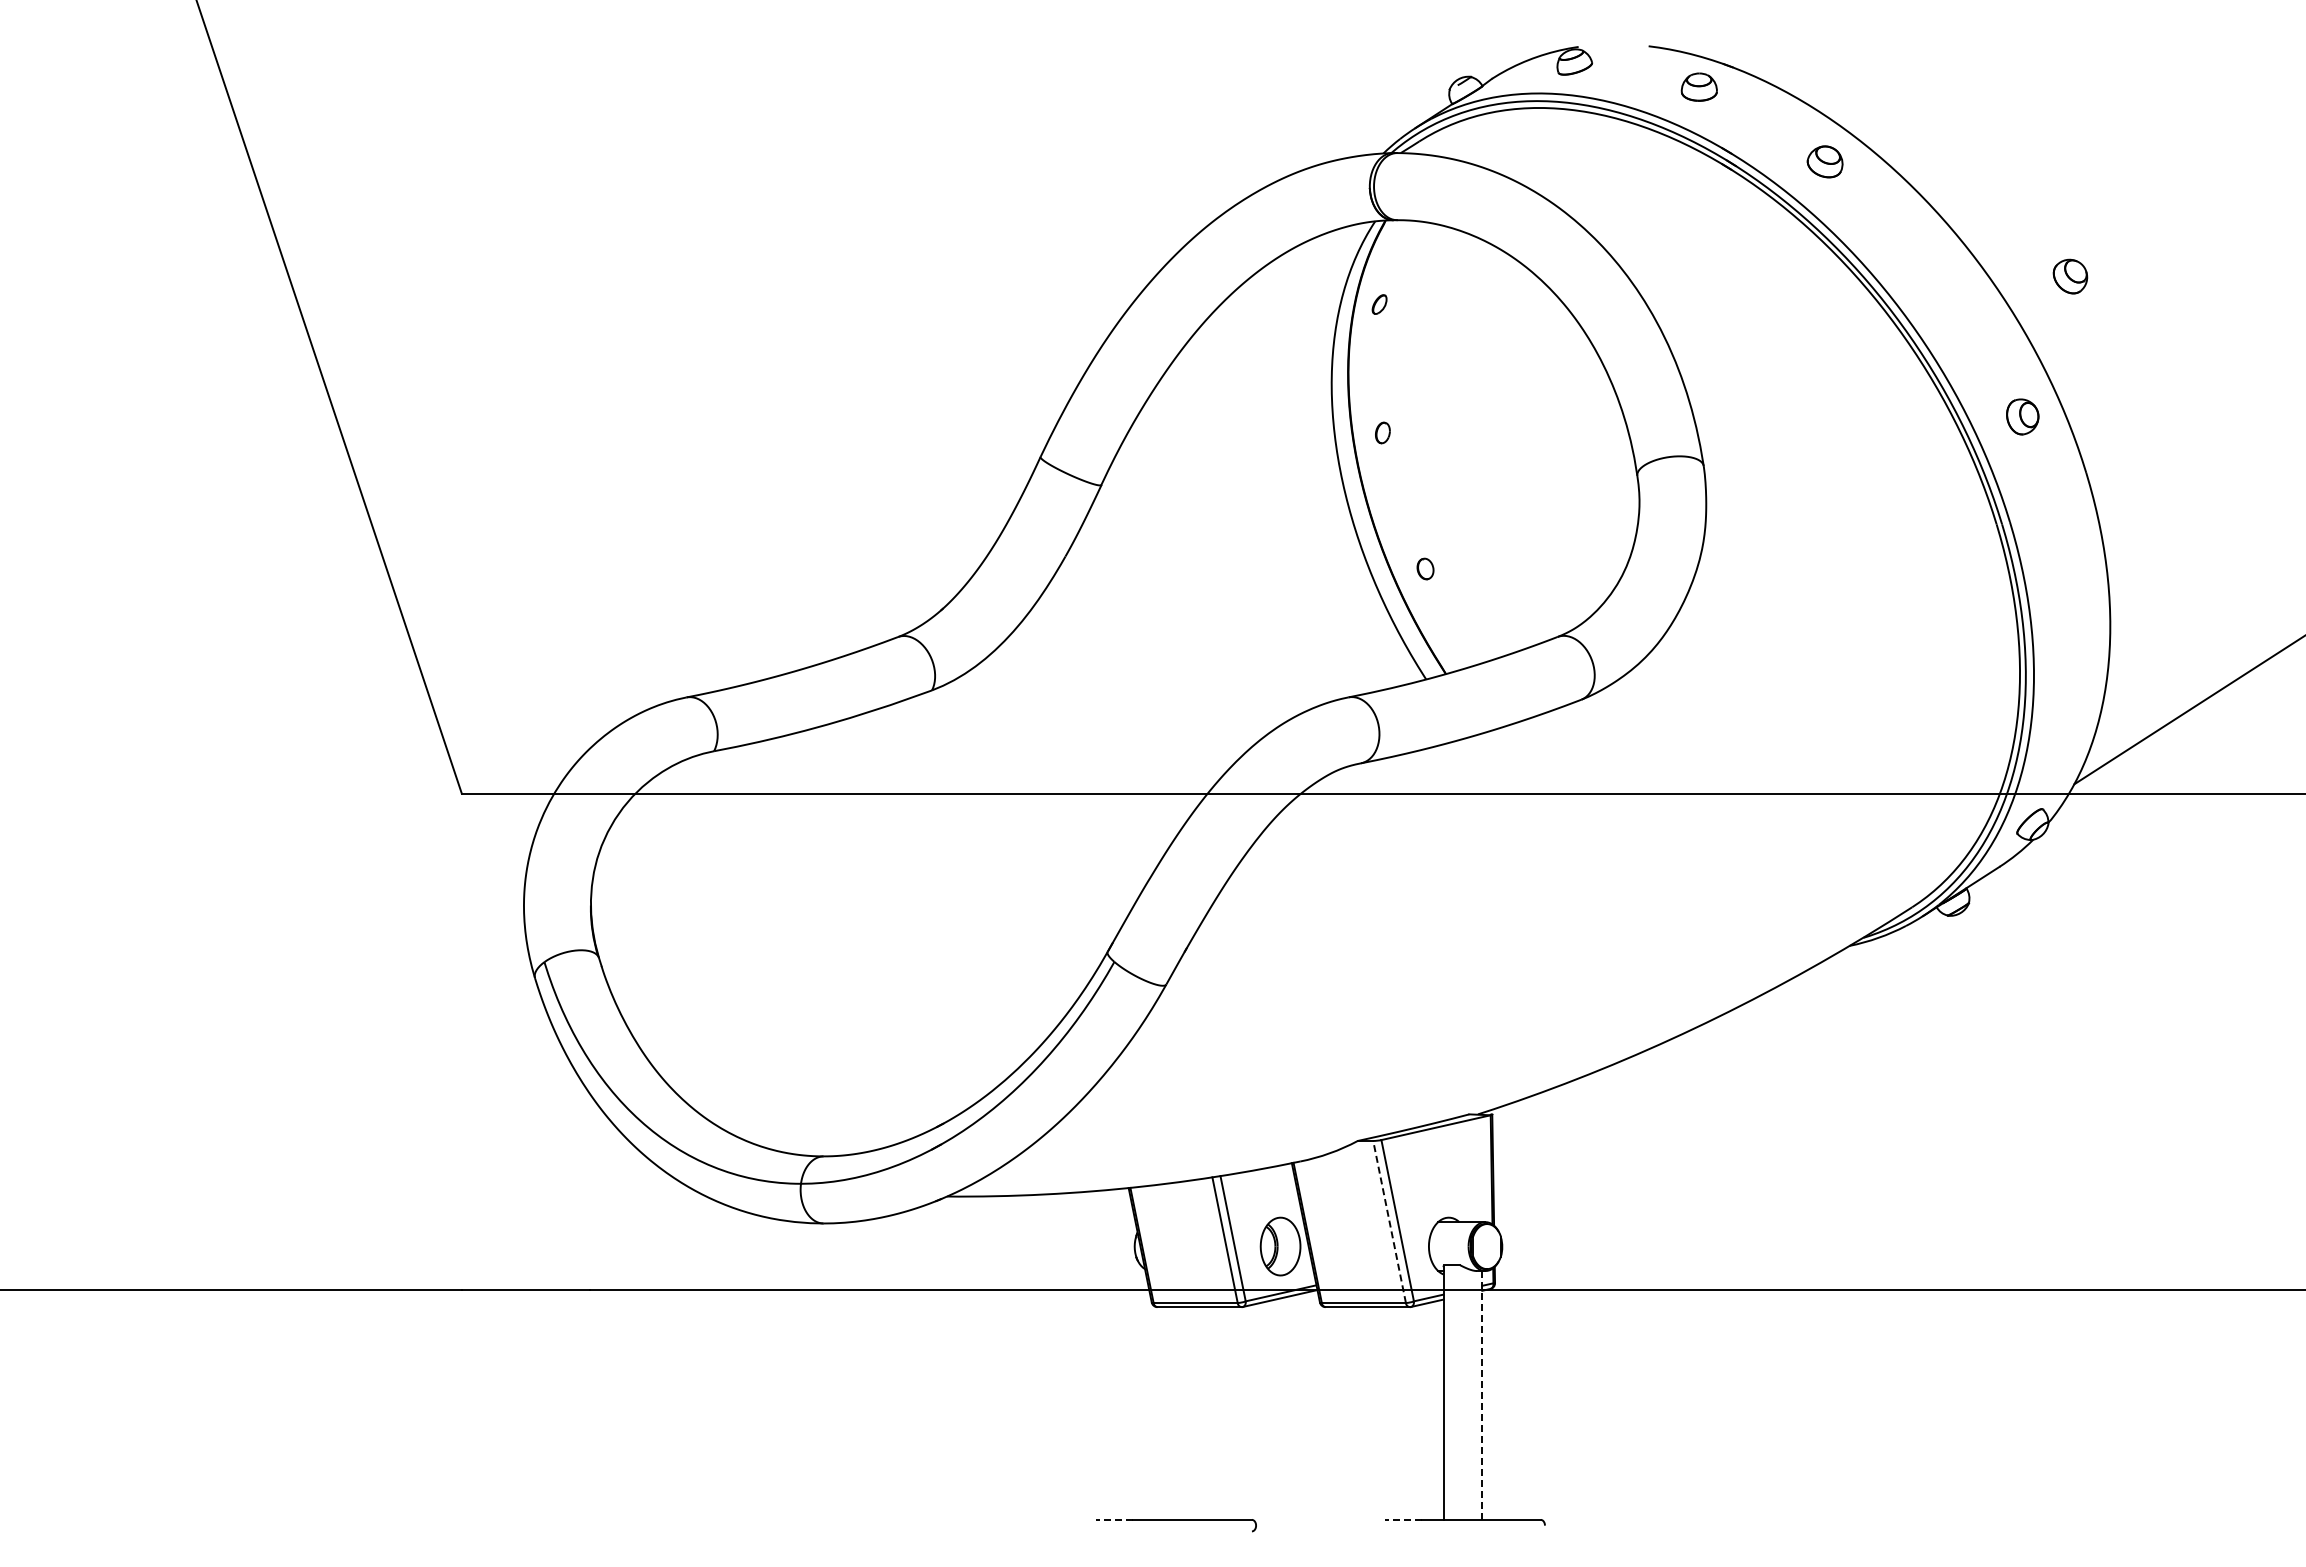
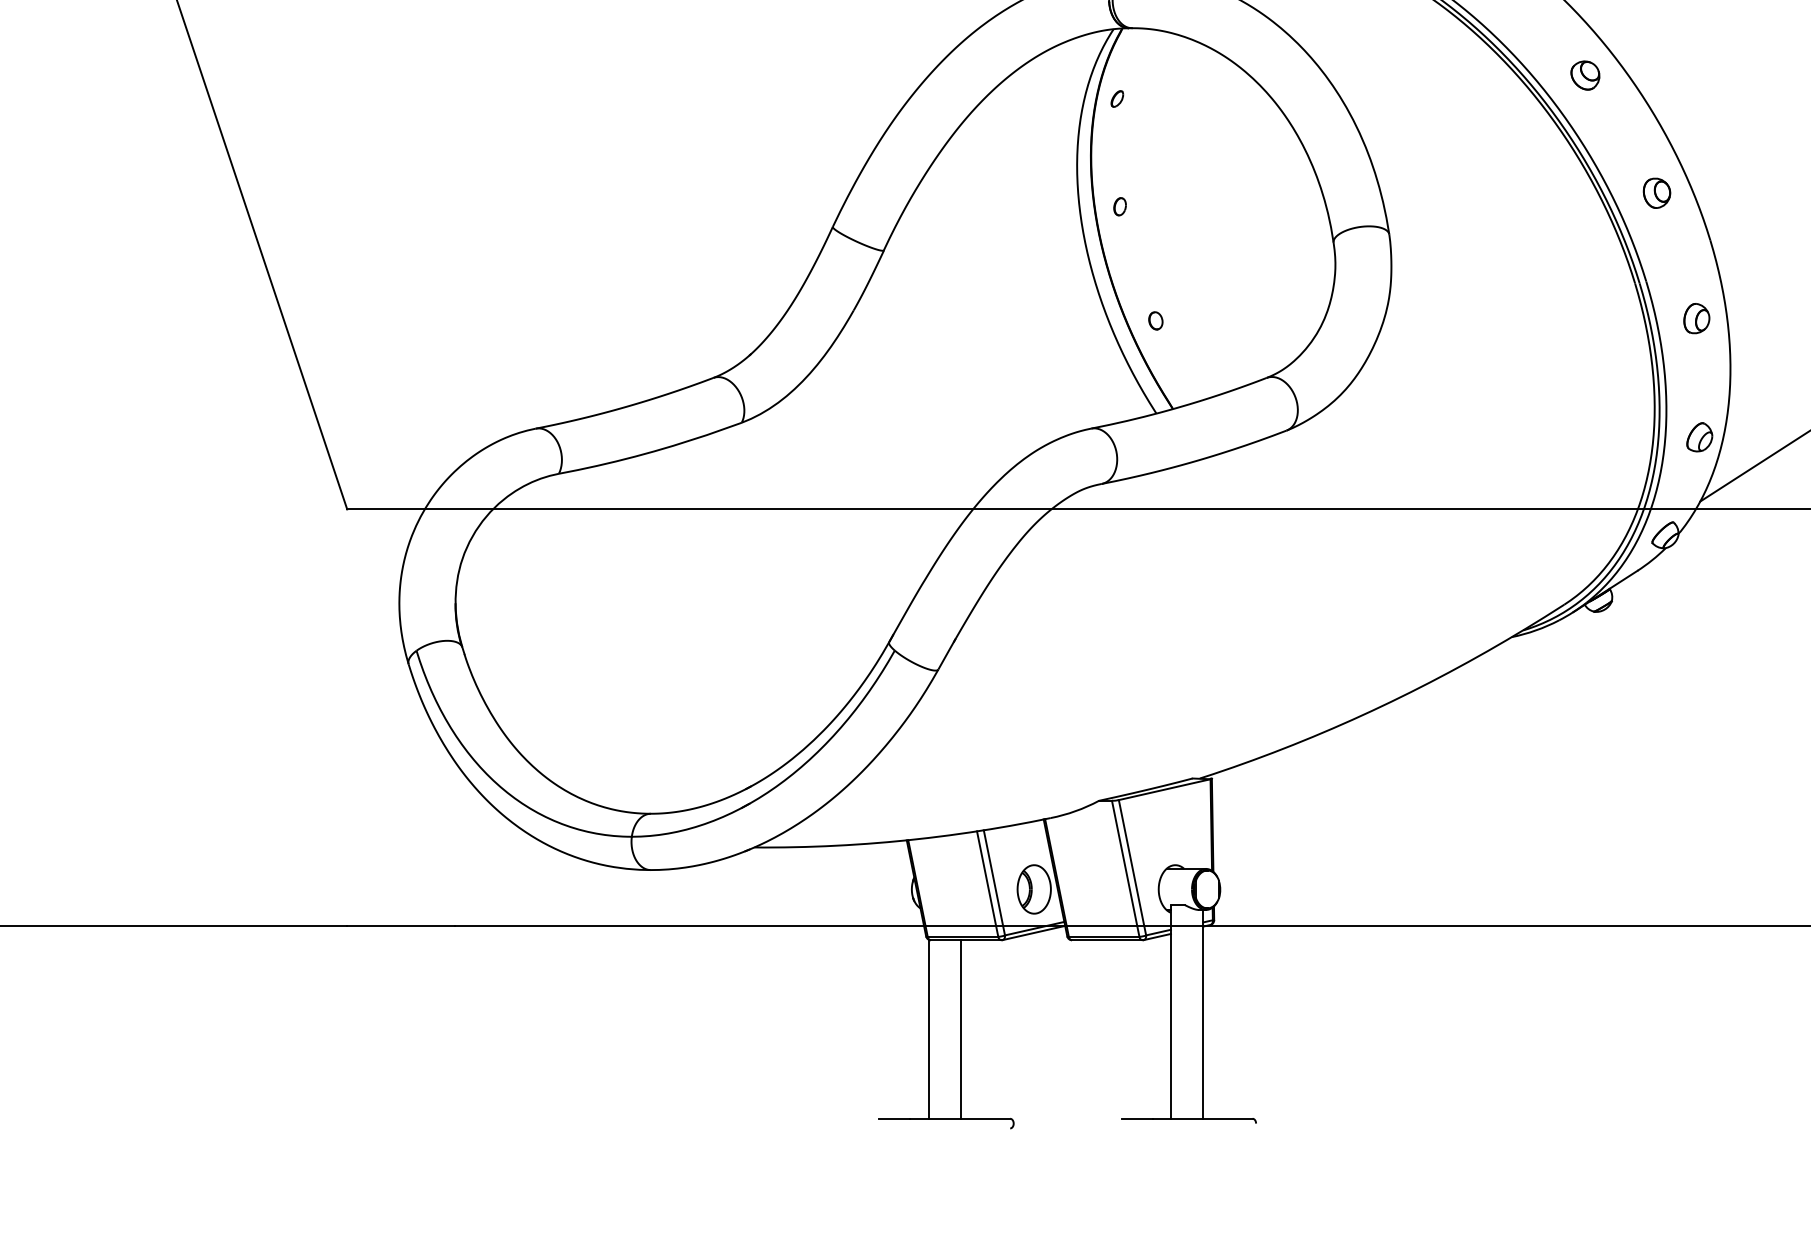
part: (2070, 276) -> (1585, 75), moved
part: (2070, 565) -> (1697, 317), added
part: (2073, 707) -> (1699, 437), added
line: (1389, 1221) -> (1125, 868), dashed -> solid
line: (1482, 1394) -> (1203, 1013), dashed -> solid
line: (1154, 1412) -> (928, 1028), added
line: (1193, 1413) -> (961, 1029), added
line: (1113, 1519) -> (894, 1118), dashed -> solid
line: (1402, 1519) -> (1136, 1118), dashed -> solid

